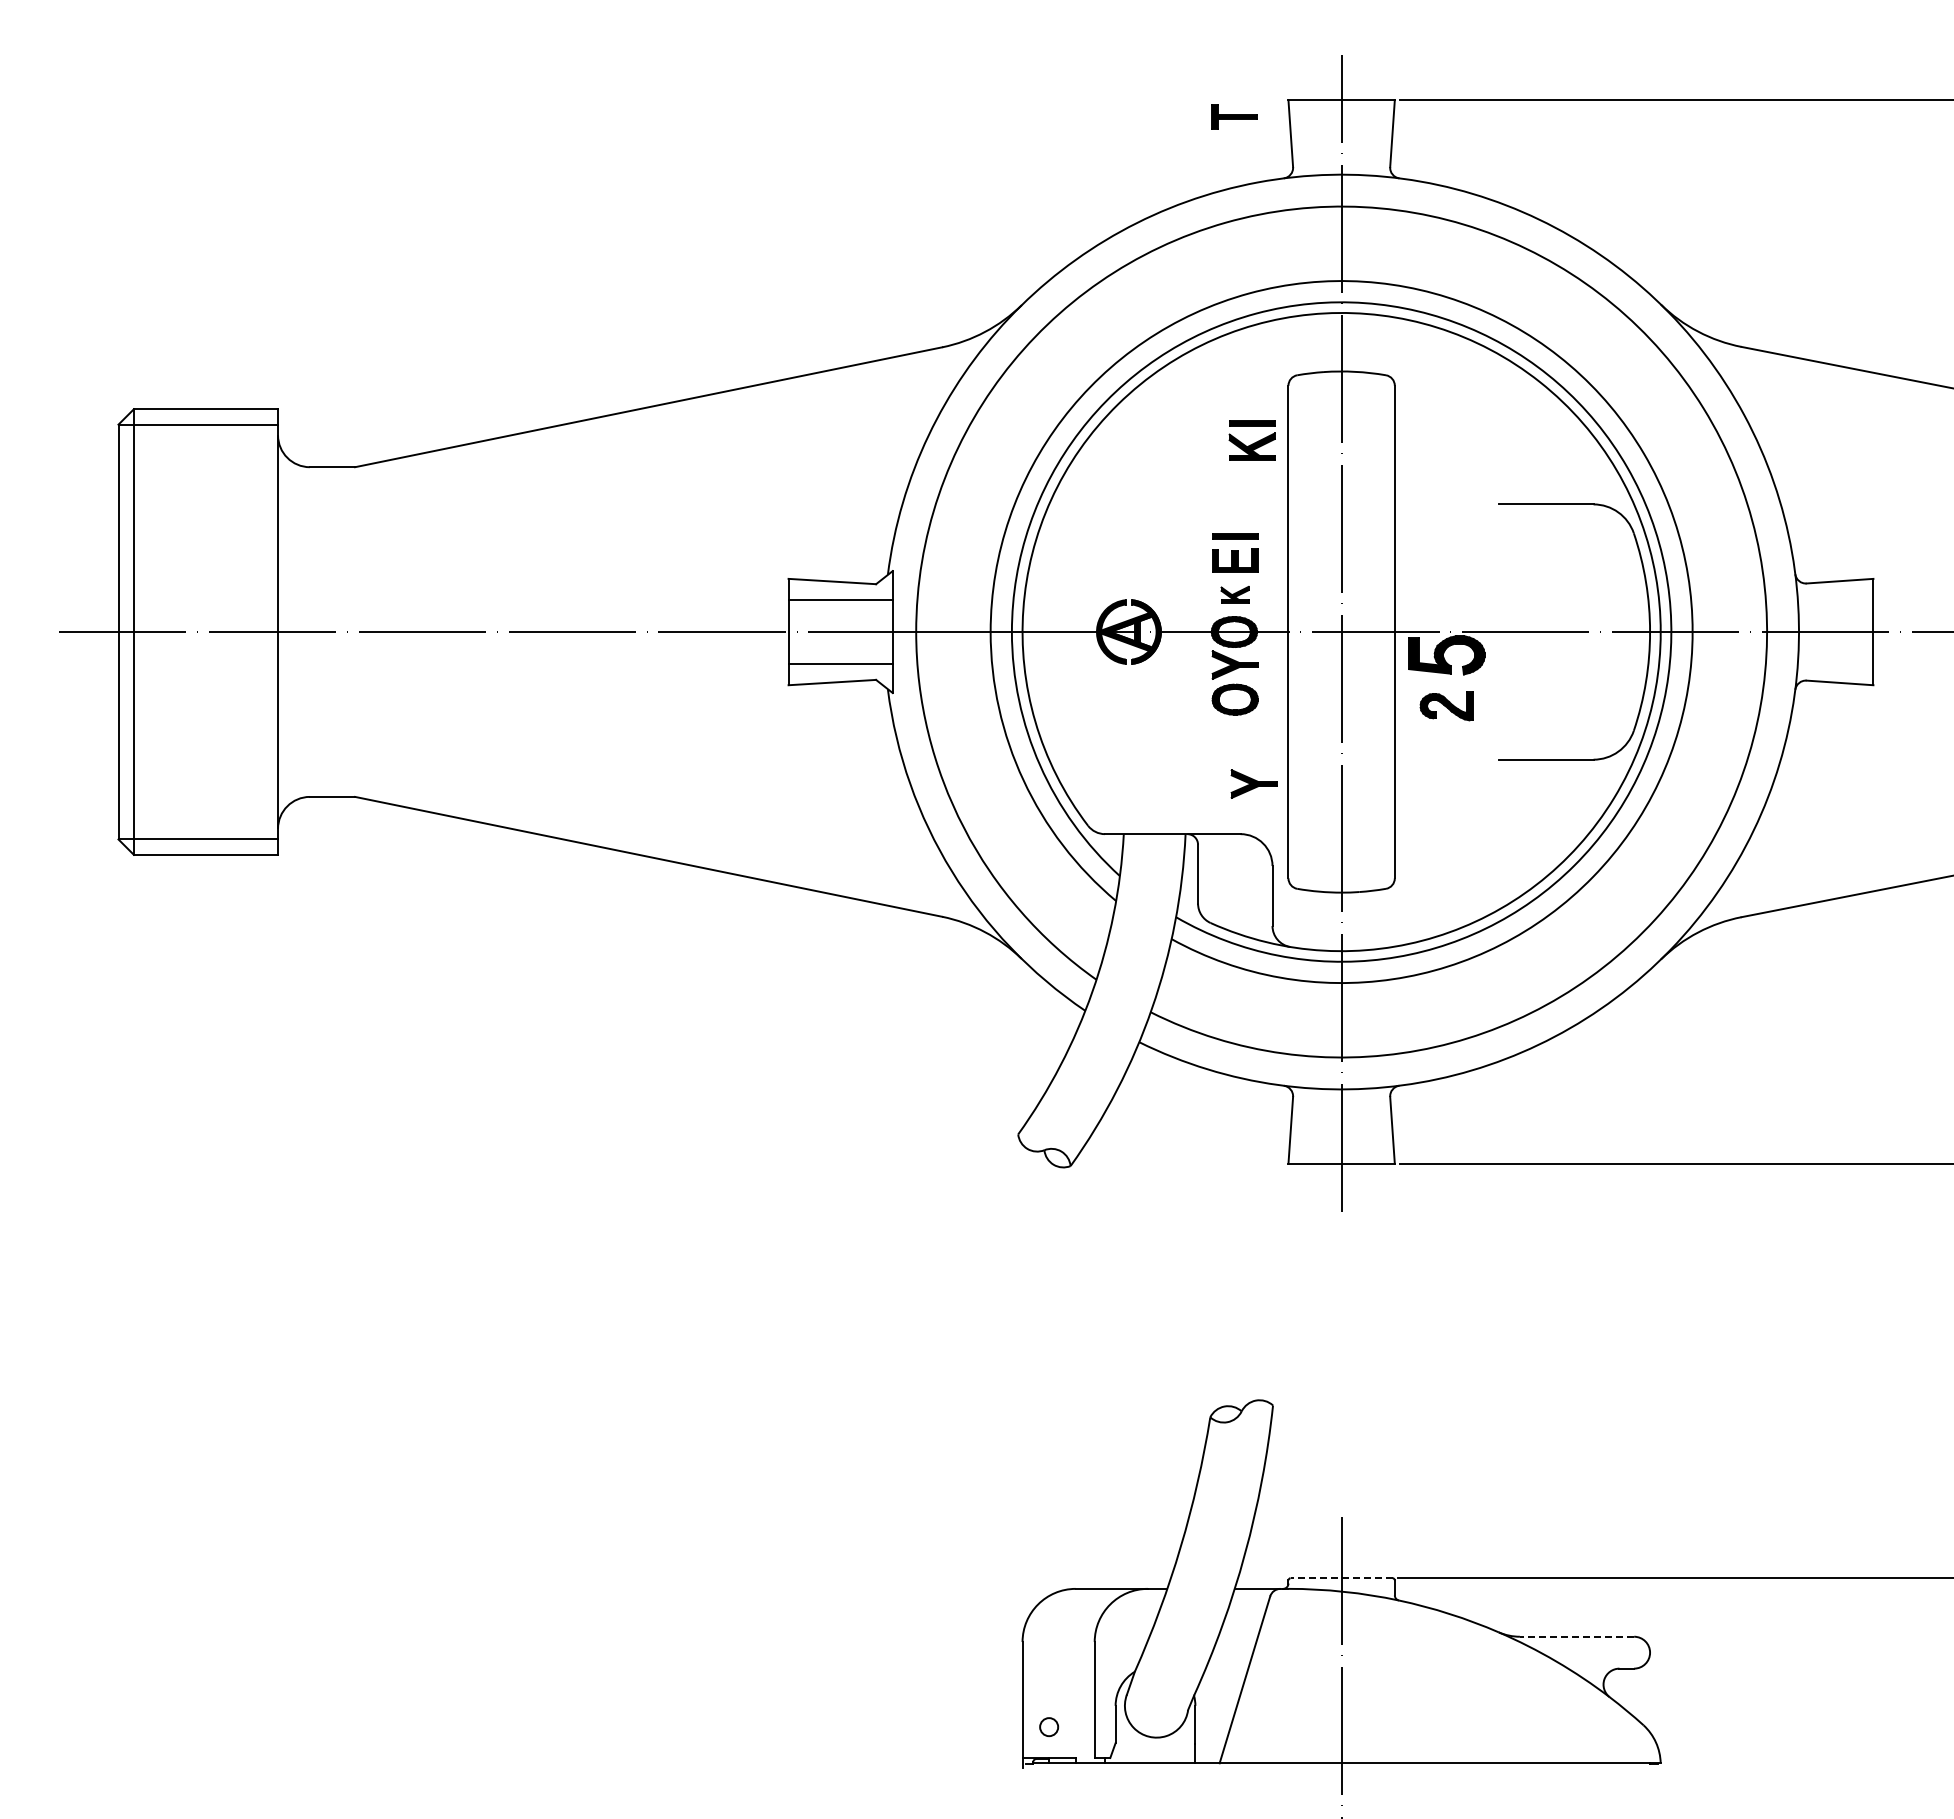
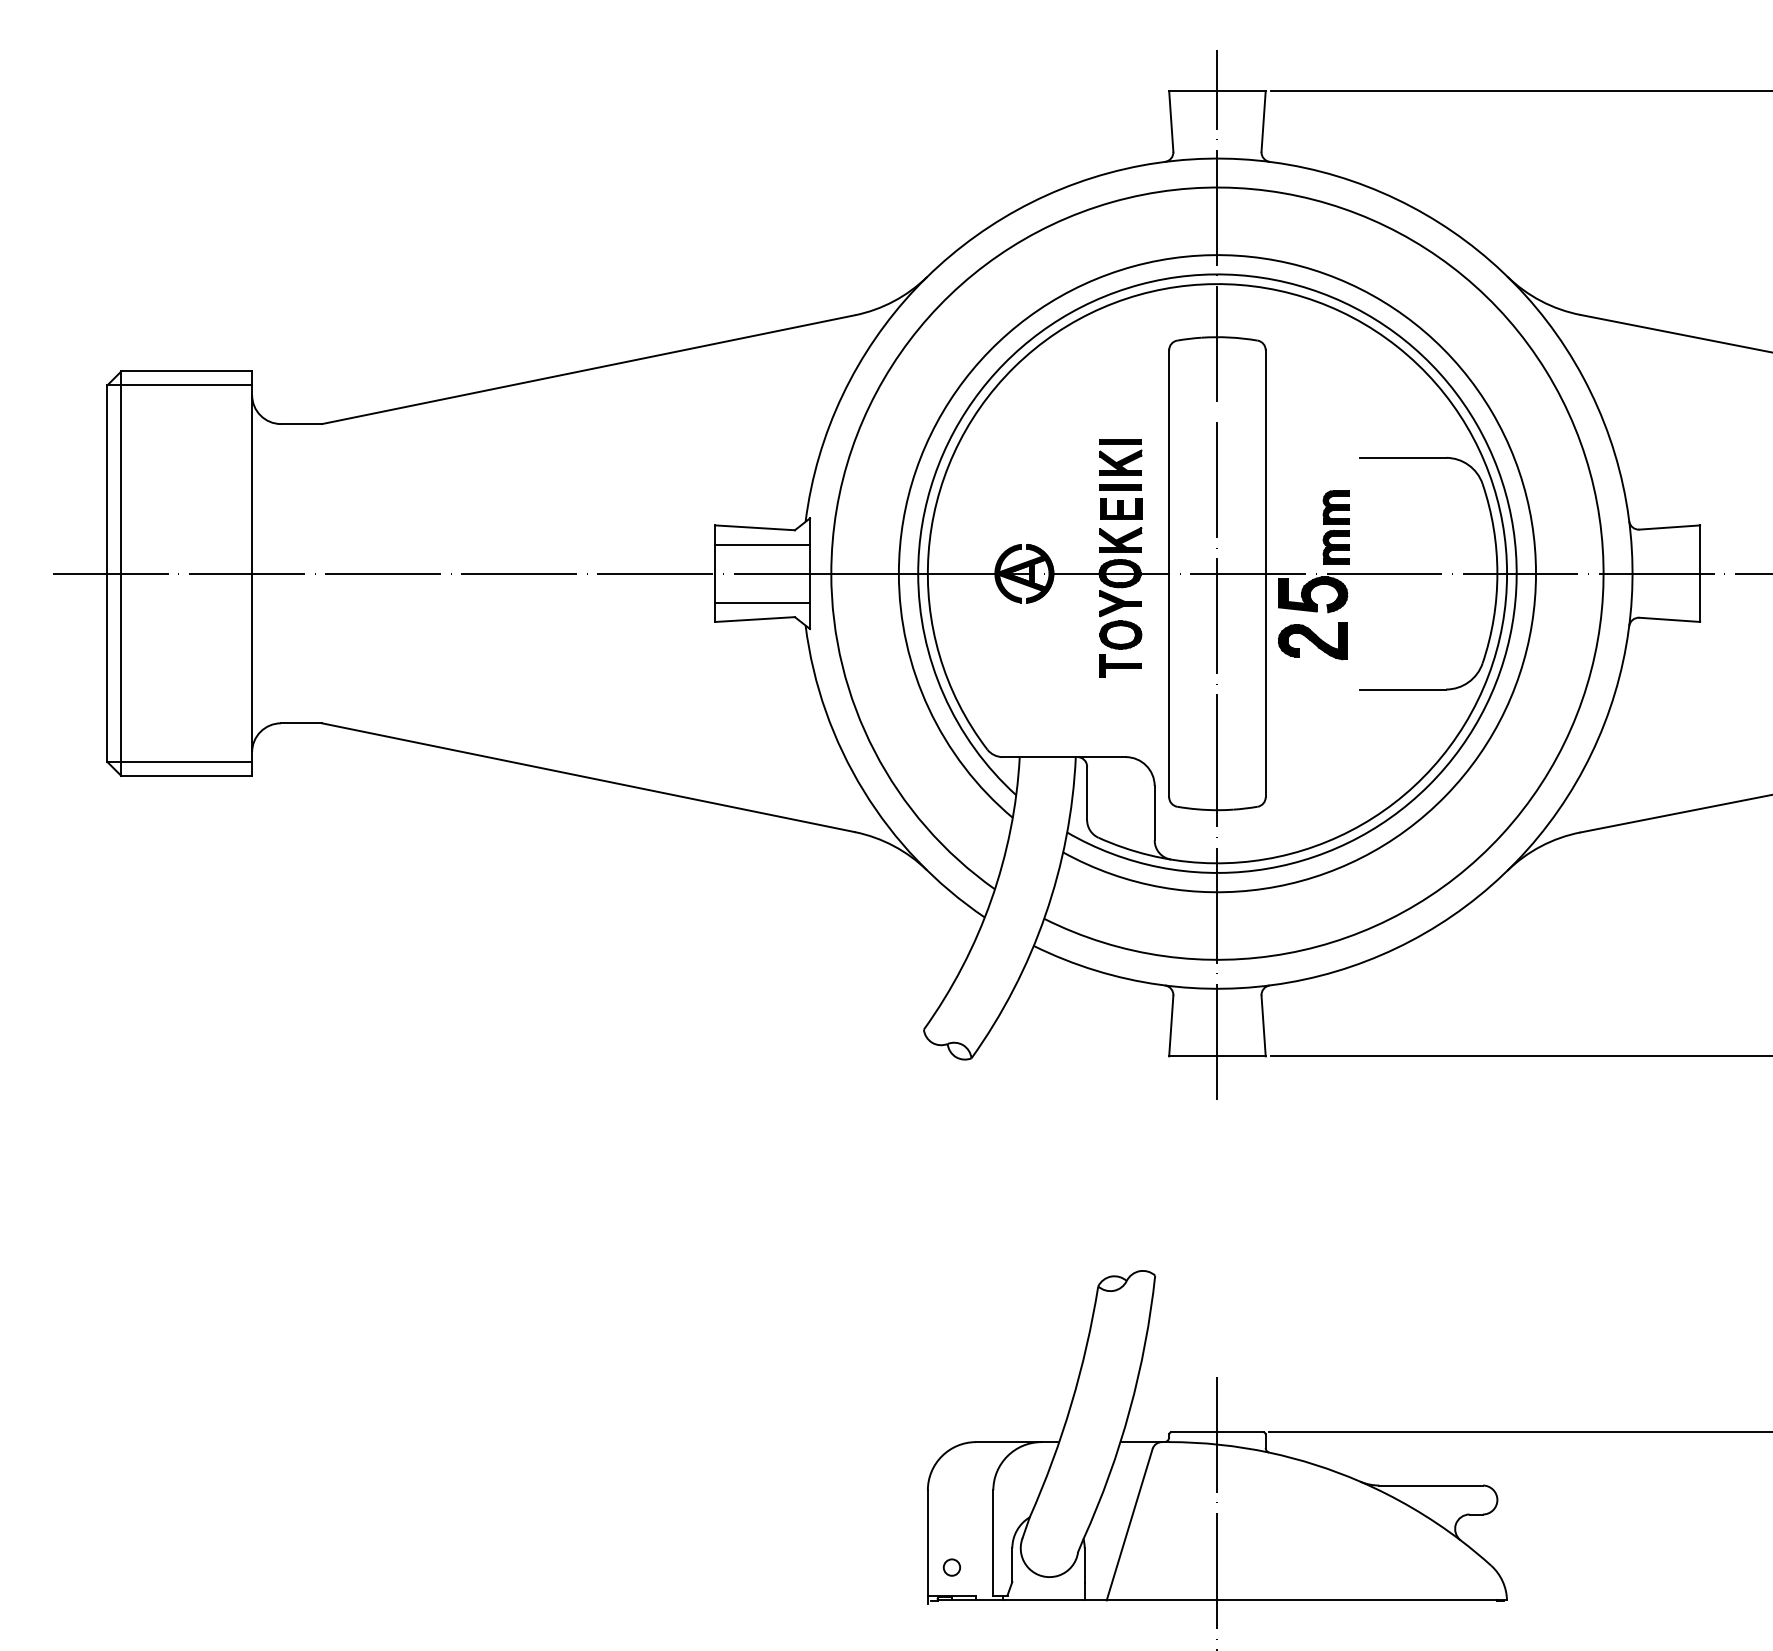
part: (1234, 116) -> (1120, 665), moved
part: (1251, 440) -> (1120, 457), moved
part: (1472, 580) -> (1336, 526), added
part: (1234, 594) -> (1120, 539), size x1.67
part: (1446, 706) -> (1312, 641), size x1.43
part: (1253, 783) -> (1137, 711), removed
line: (1341, 1578) -> (1217, 1432), dashed -> solid
line: (1576, 1636) -> (1430, 1485), dashed -> solid

